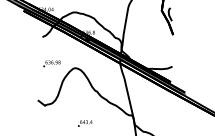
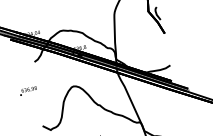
text: (51, 63) -> (27, 90), moved

